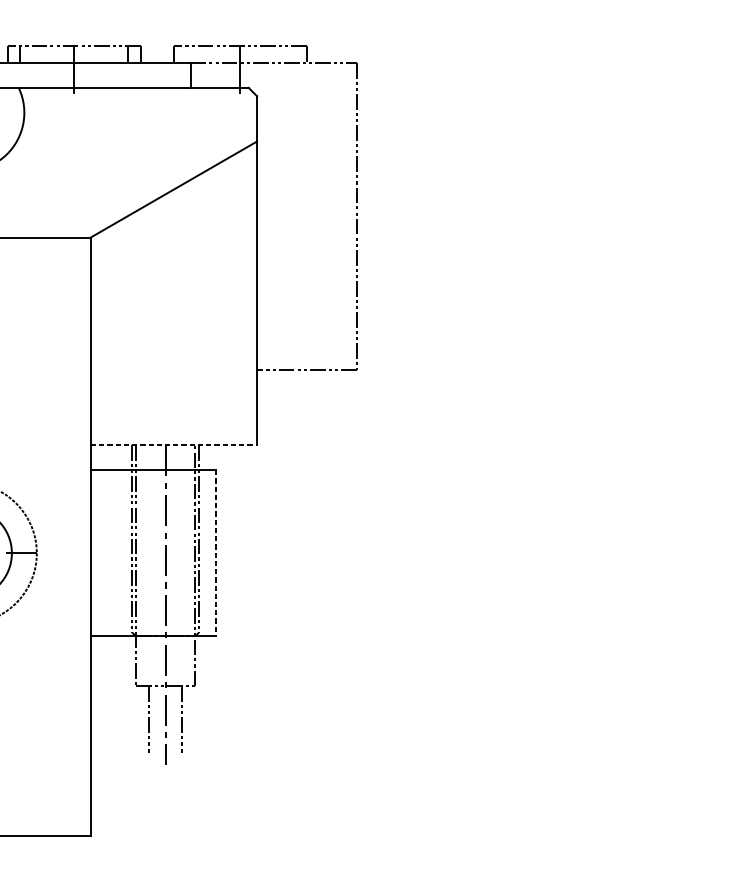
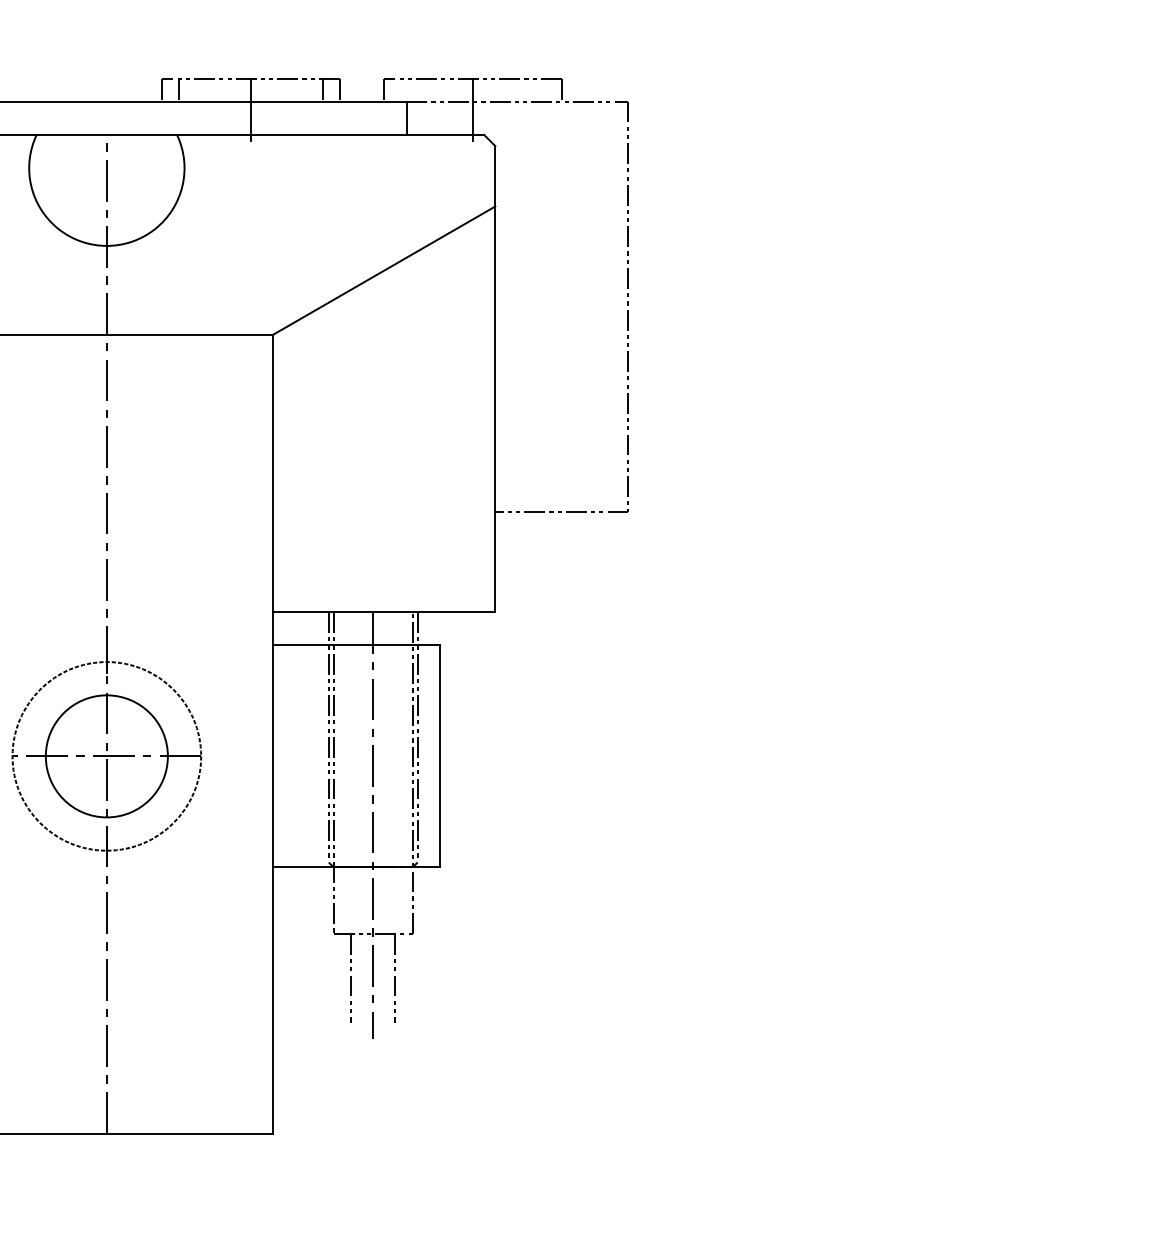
line: (174, 445) -> (384, 612), dashed -> solid
line: (215, 553) -> (439, 756), dashed -> solid

